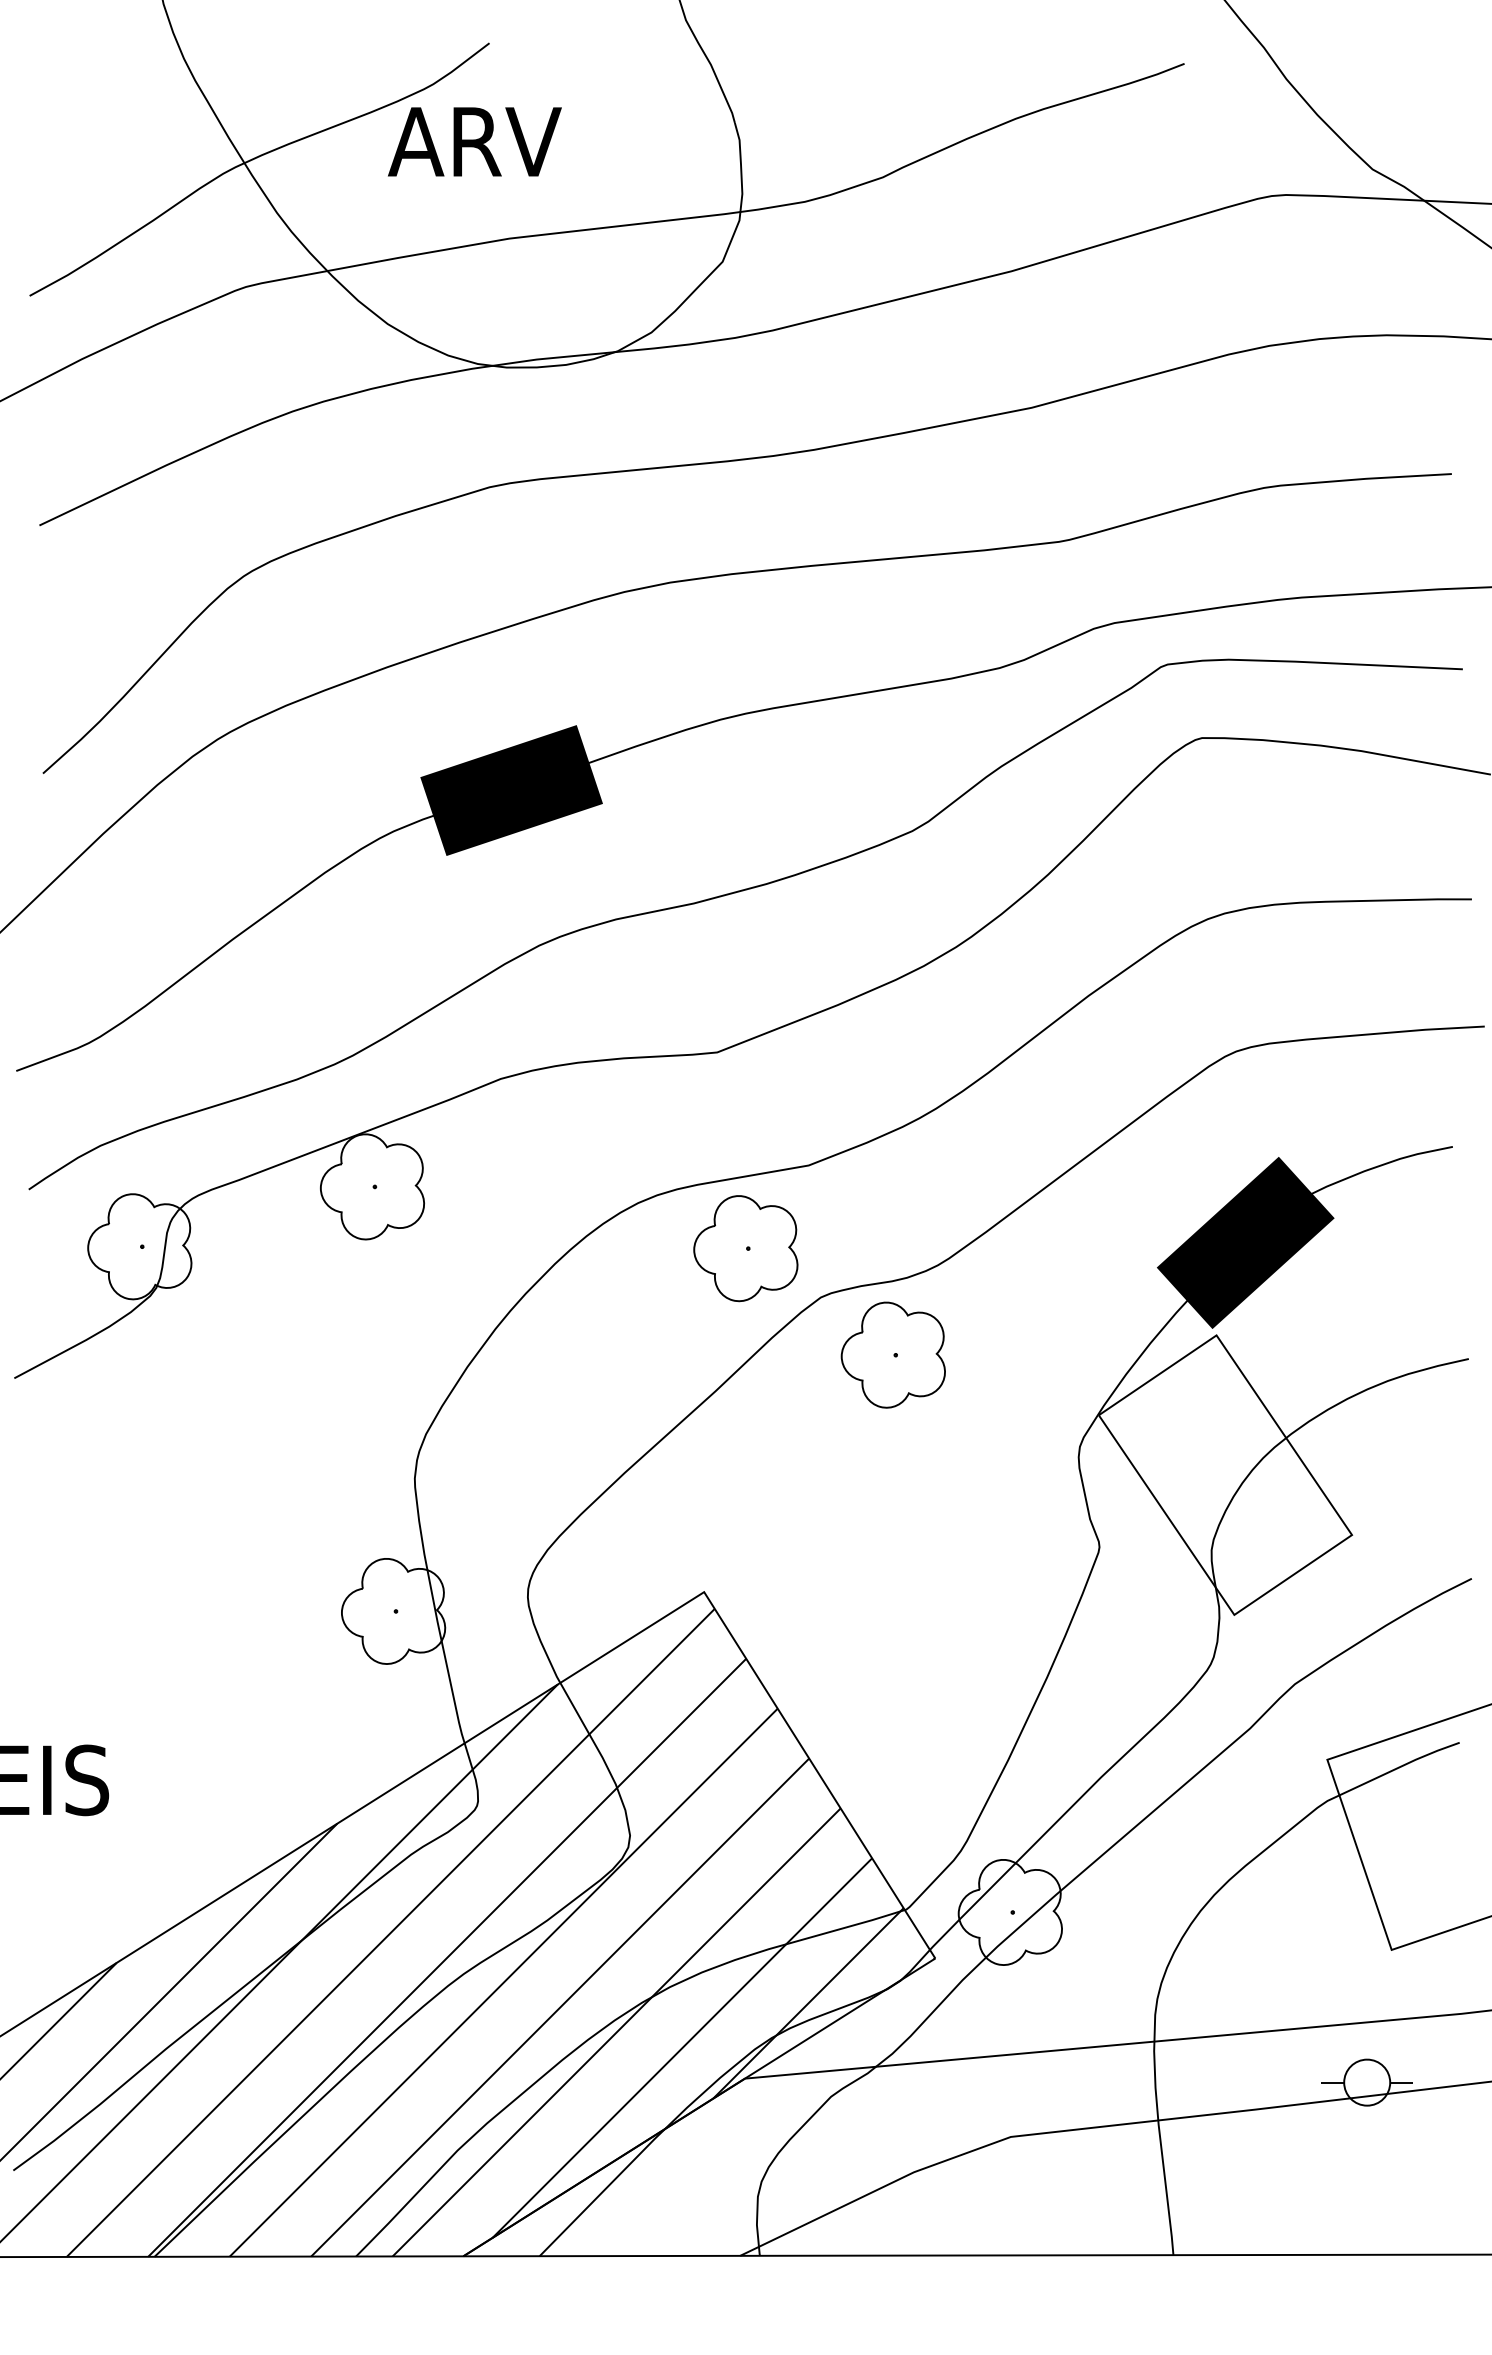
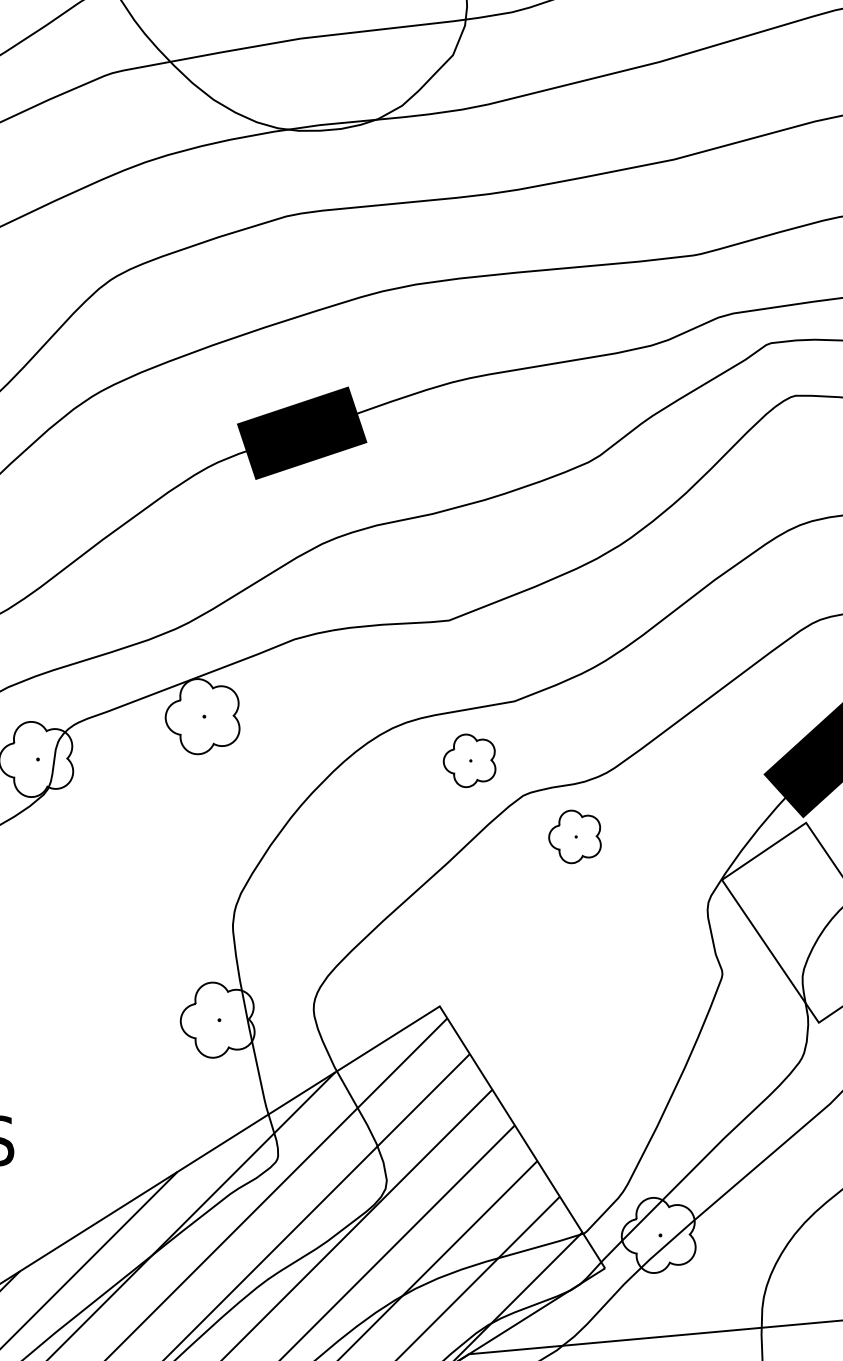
part: (745, 1248) -> (469, 760), size x0.7
part: (892, 1354) -> (574, 836), size x0.7

